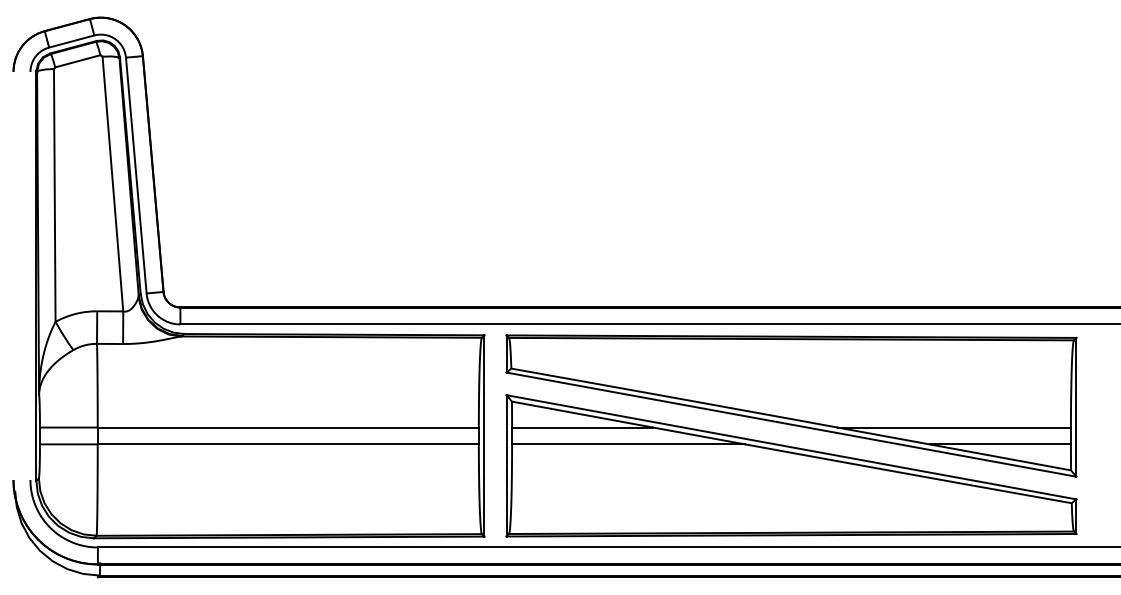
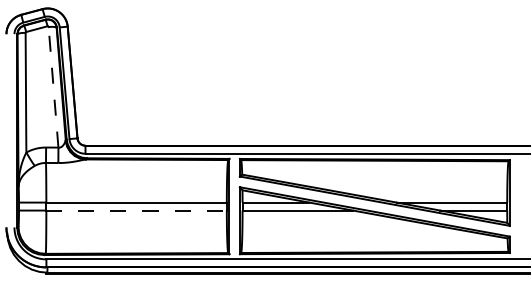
line: (112, 184) -> (53, 87), solid -> dashed
line: (290, 444) -> (137, 210), solid -> dashed

